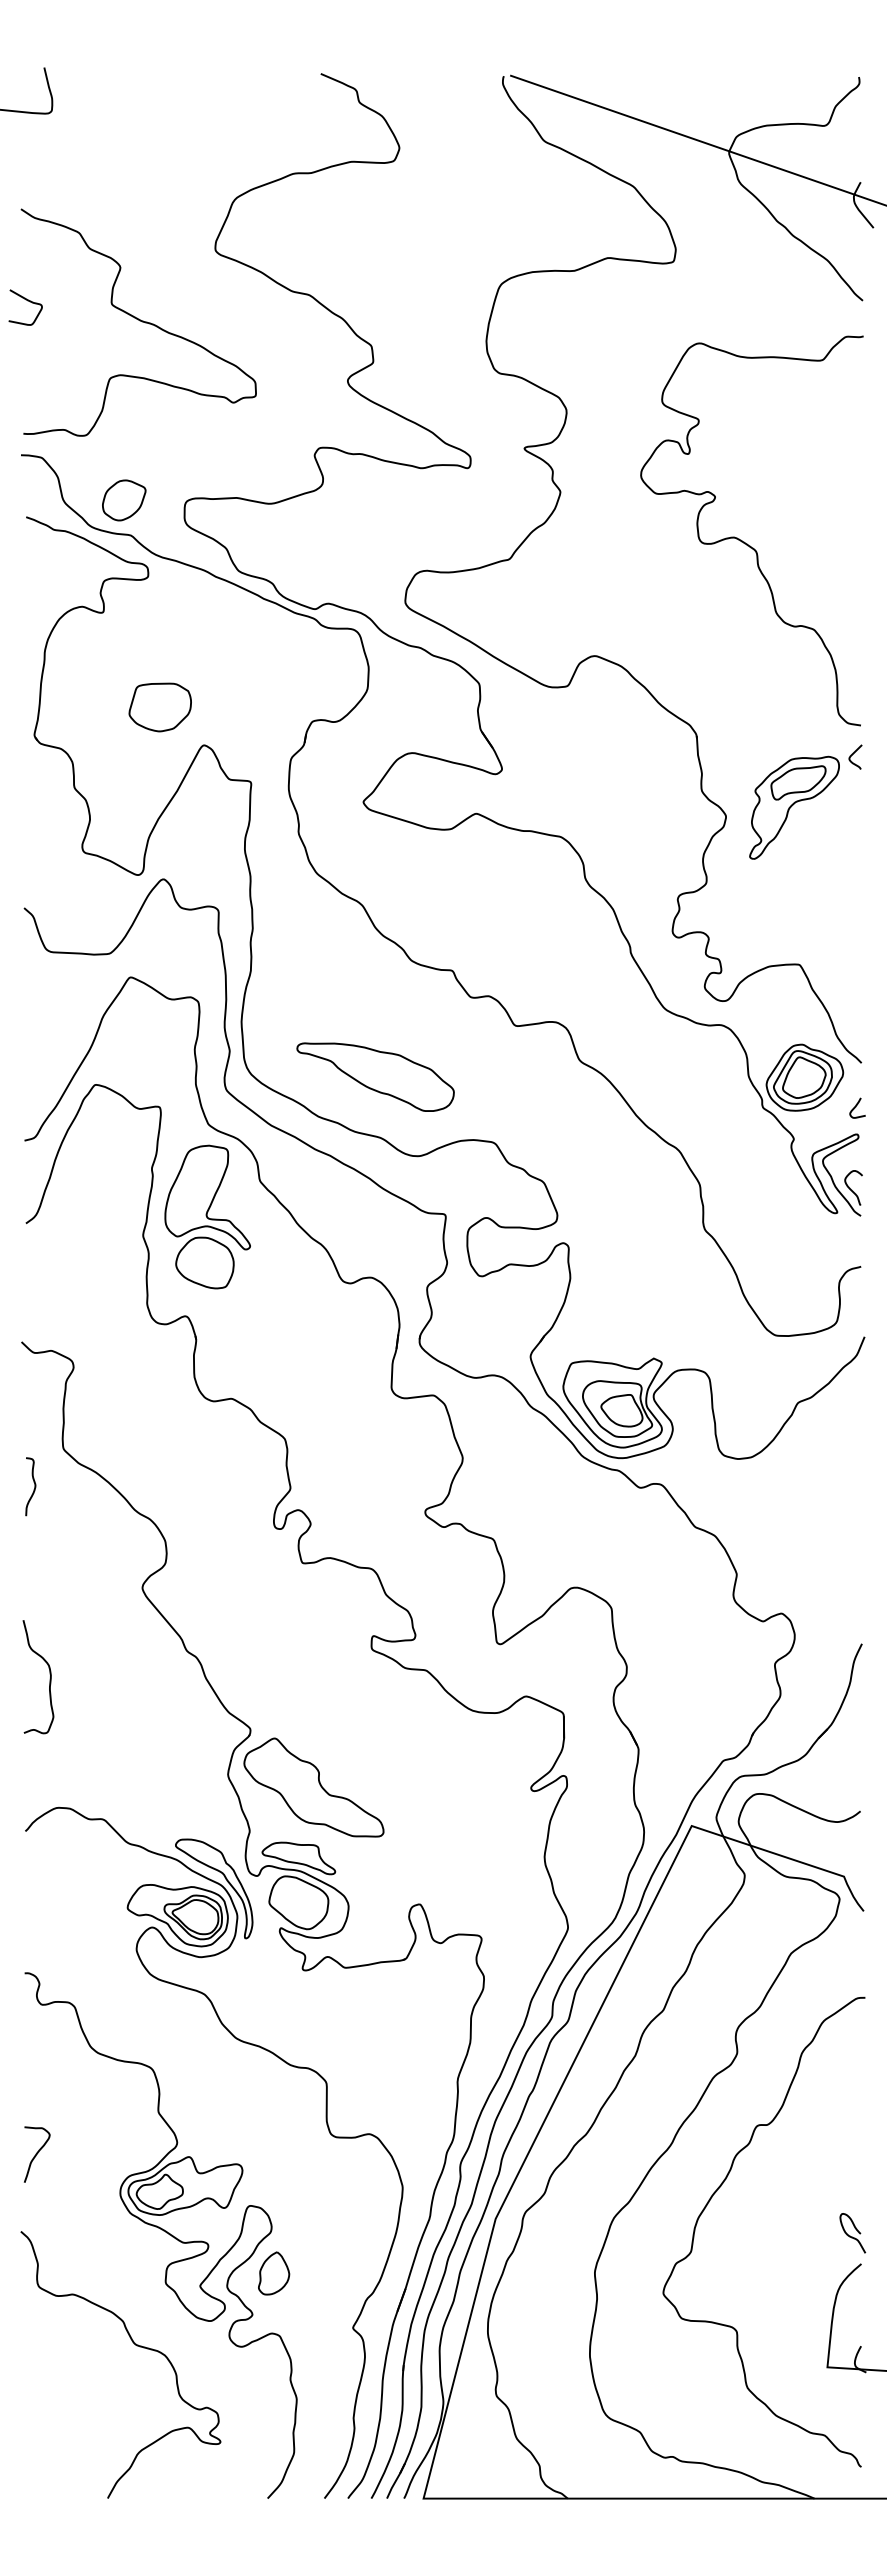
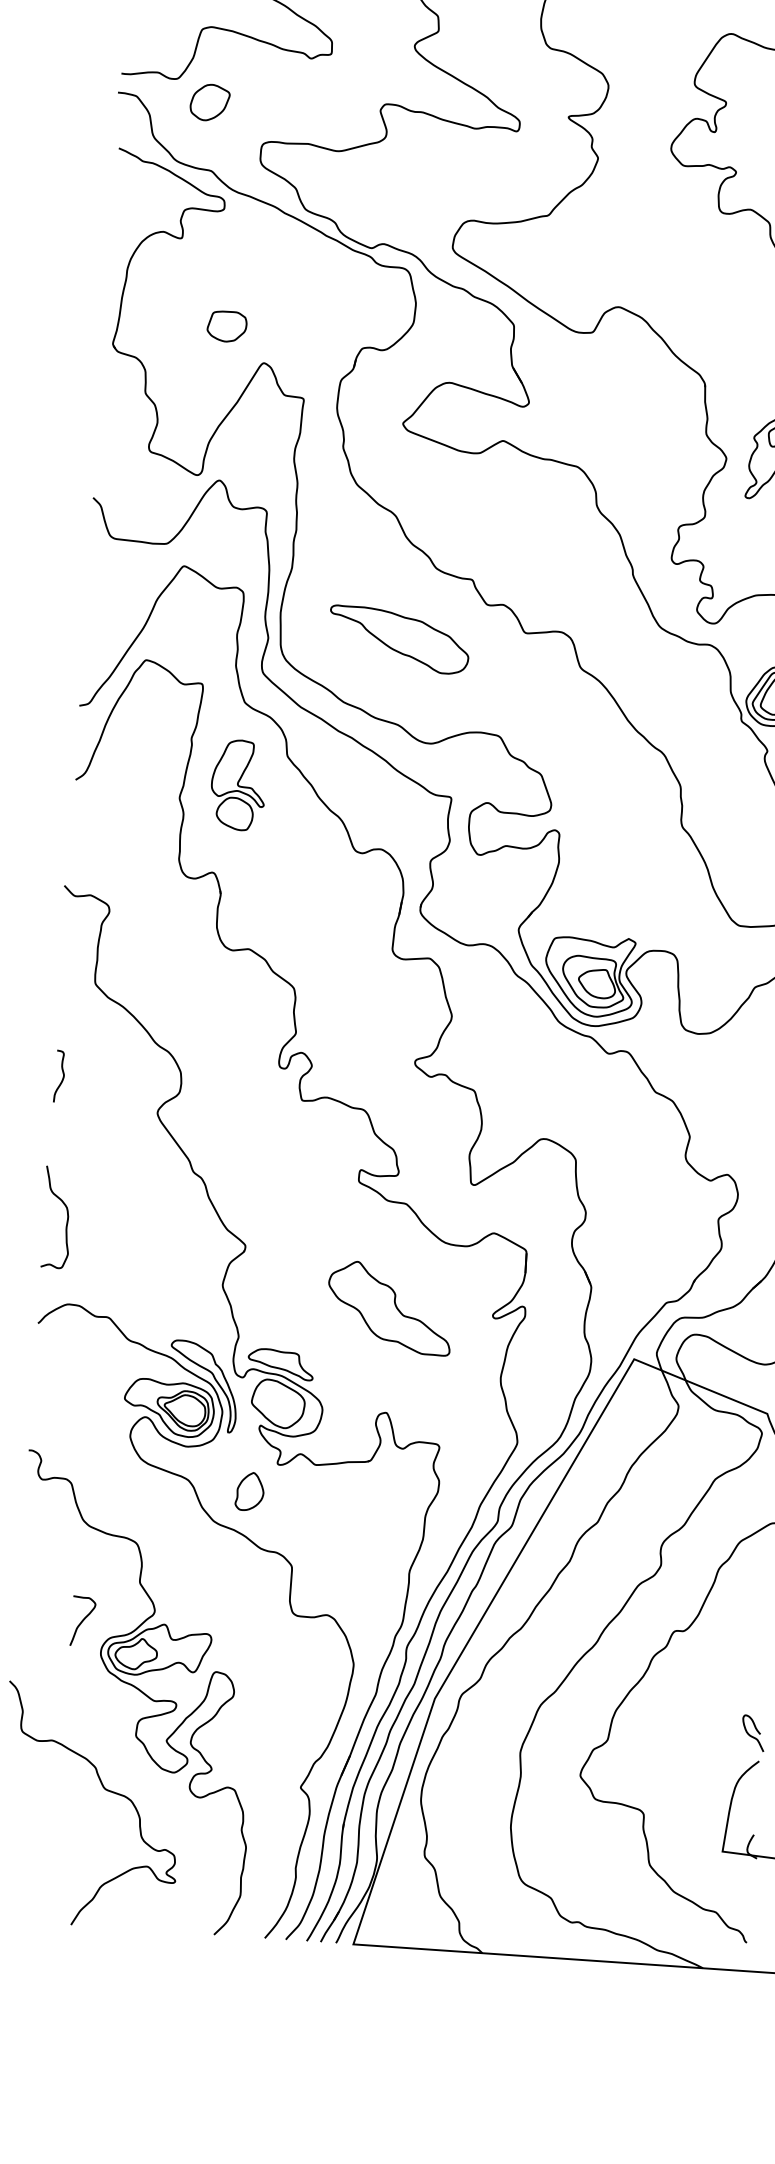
part: (124, 500) -> (210, 102), moved
part: (159, 707) -> (226, 326), size x0.7
part: (375, 1076) -> (399, 639), moved
part: (207, 1216) -> (238, 784), size x0.7
curve: (34, 1486) -> (63, 1076), moved
curve: (49, 1678) -> (66, 1219), moved
part: (313, 1787) -> (389, 1308), moved
curve: (37, 2154) -> (83, 1621), moved
part: (274, 2273) -> (250, 1491), moved

